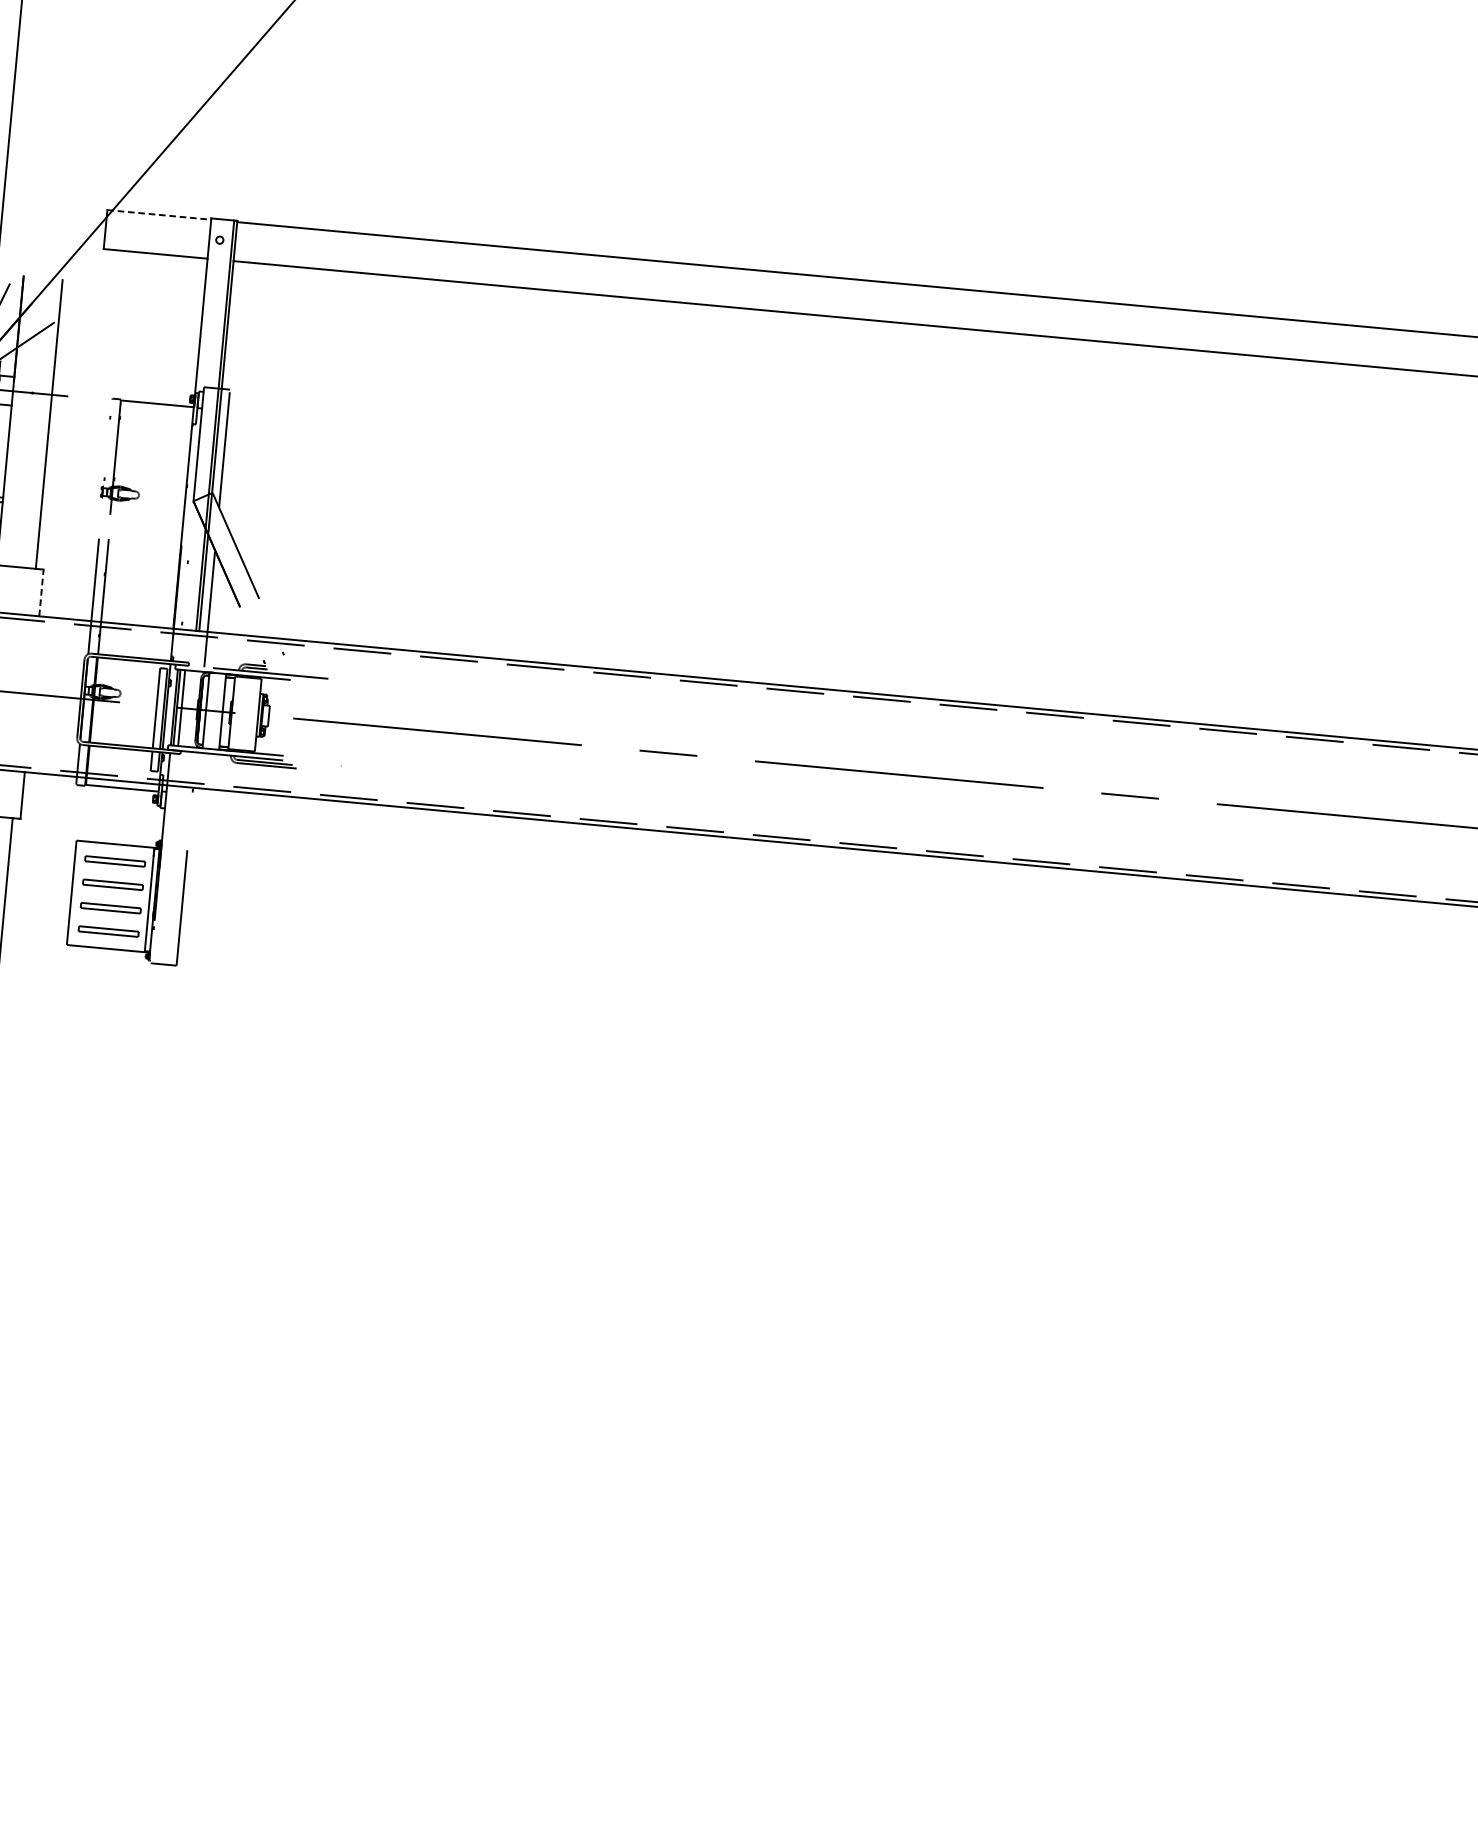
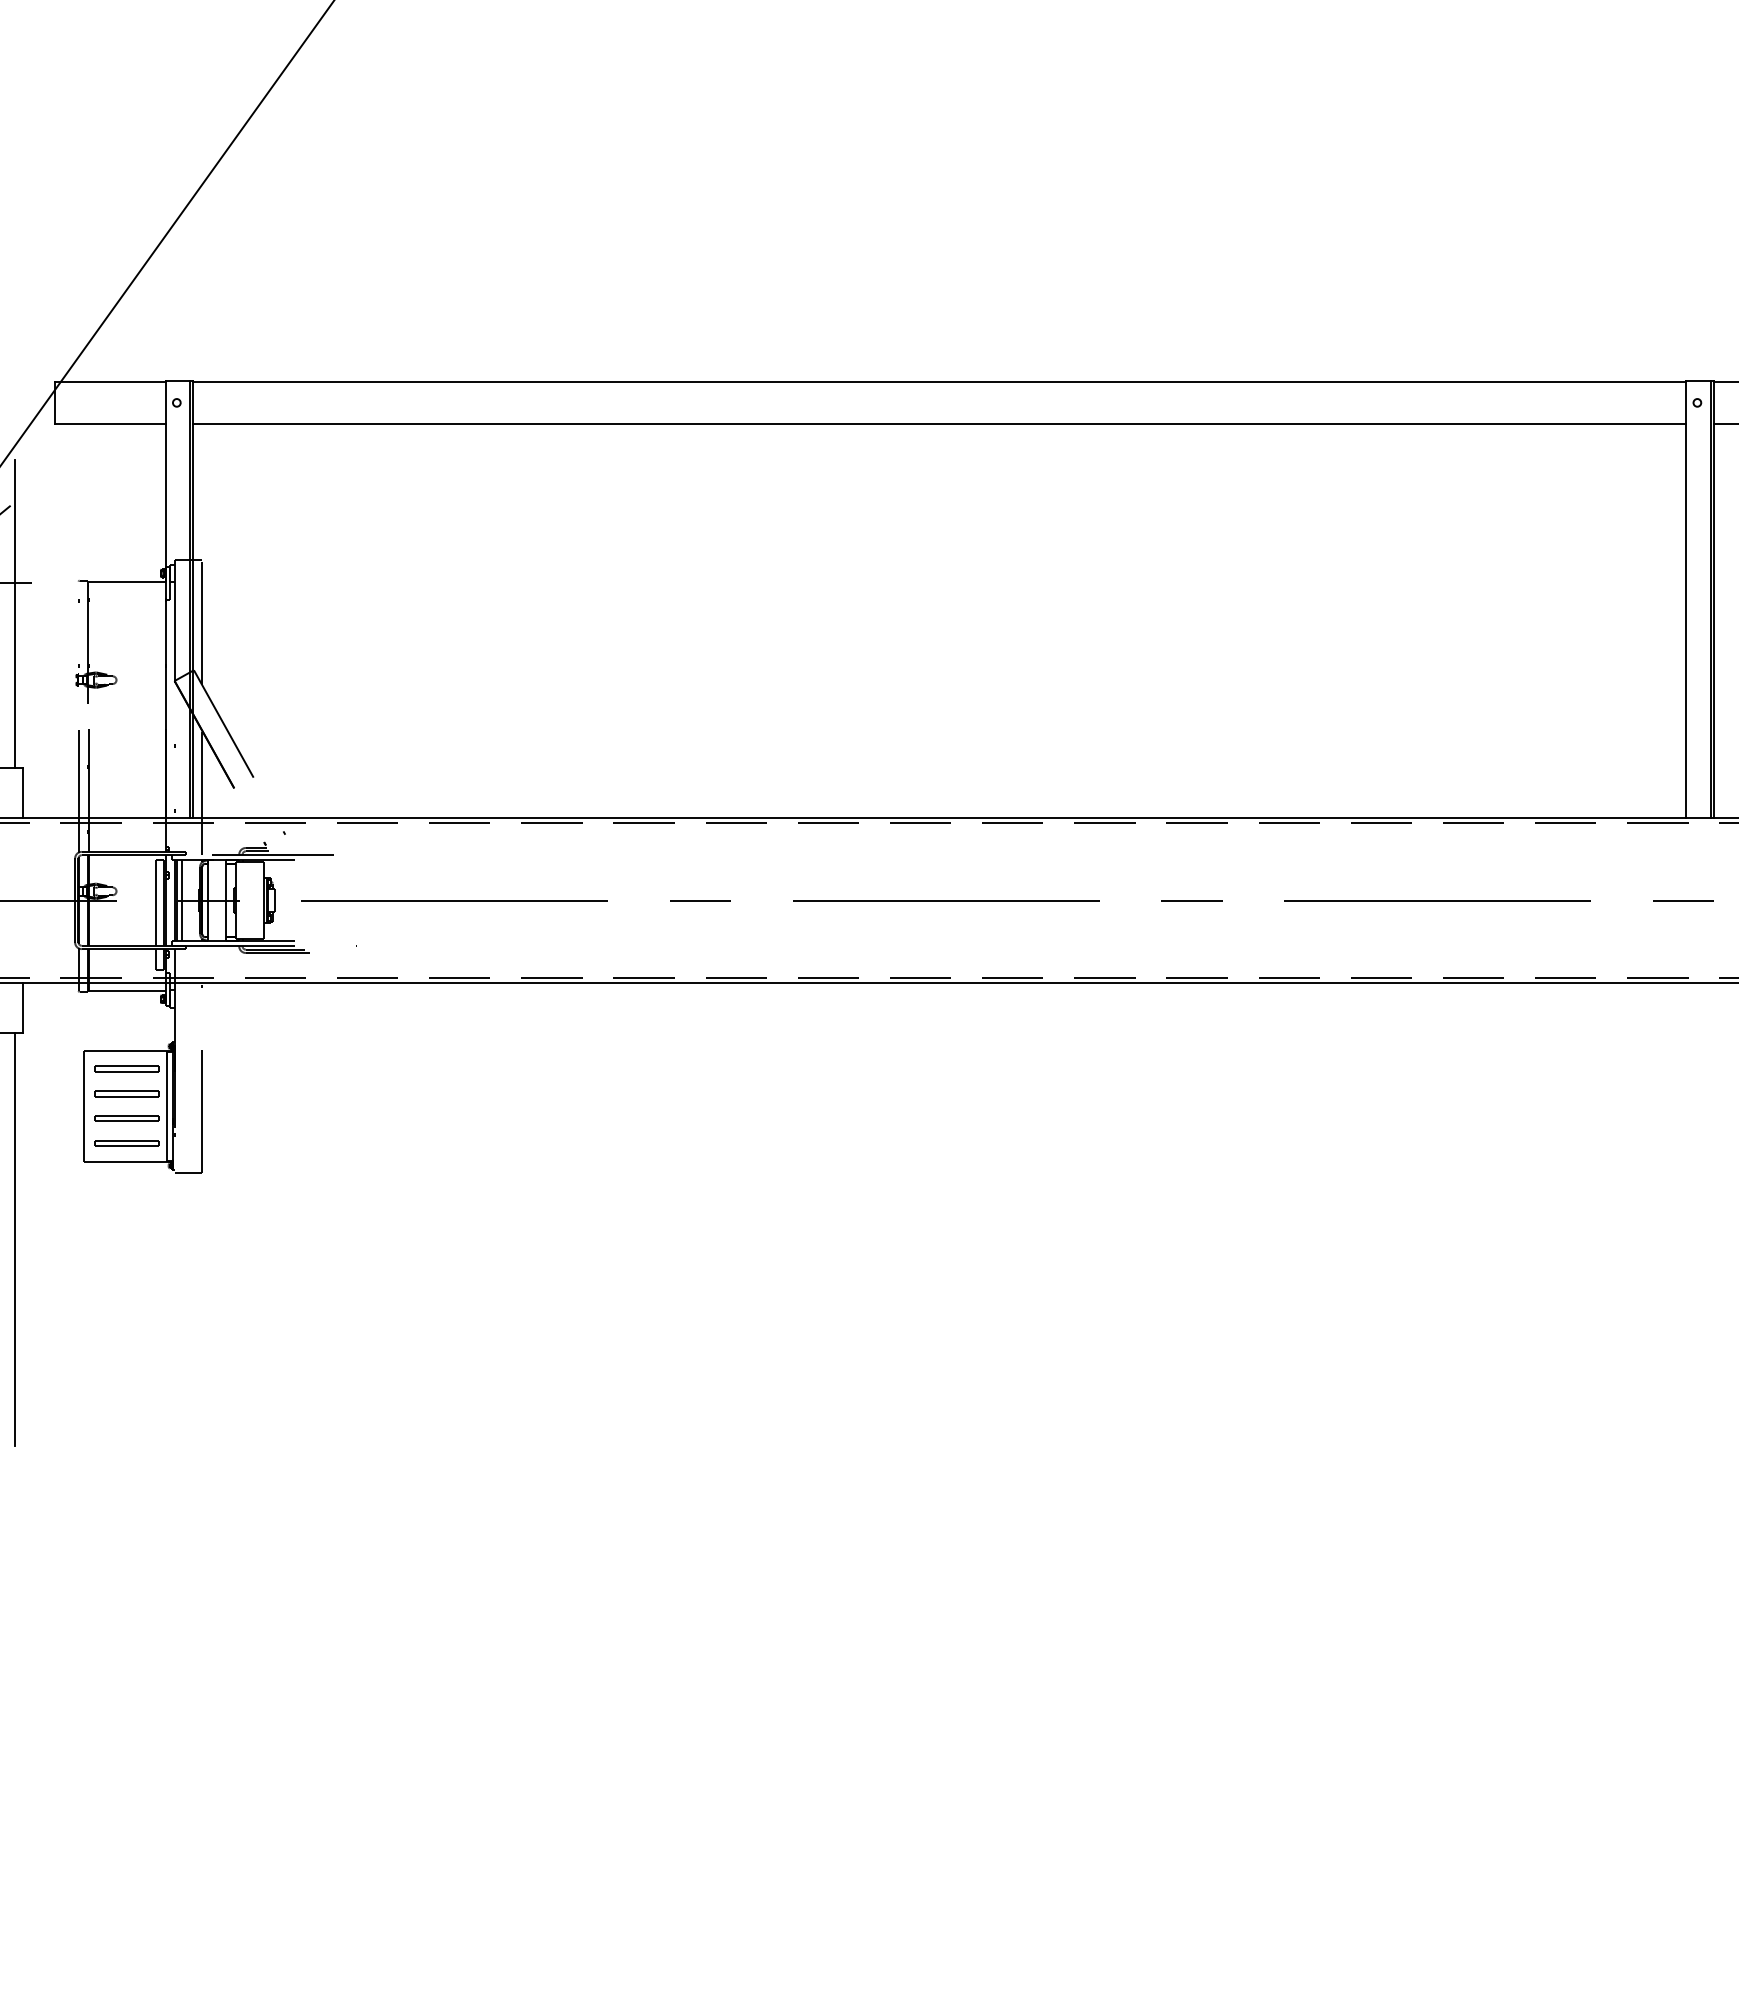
line: (159, 215) -> (110, 382), dashed -> solid
line: (41, 592) -> (23, 792), dashed -> solid

